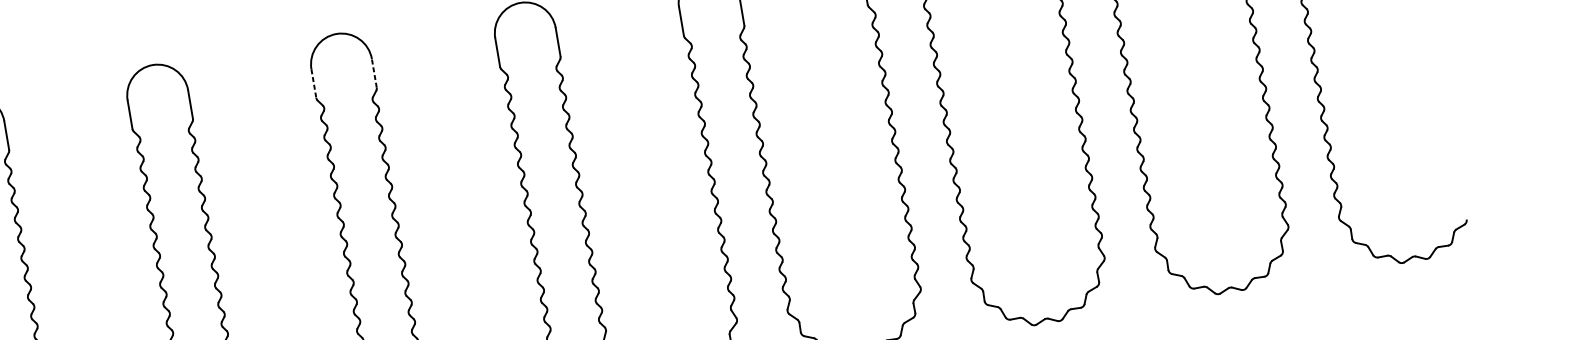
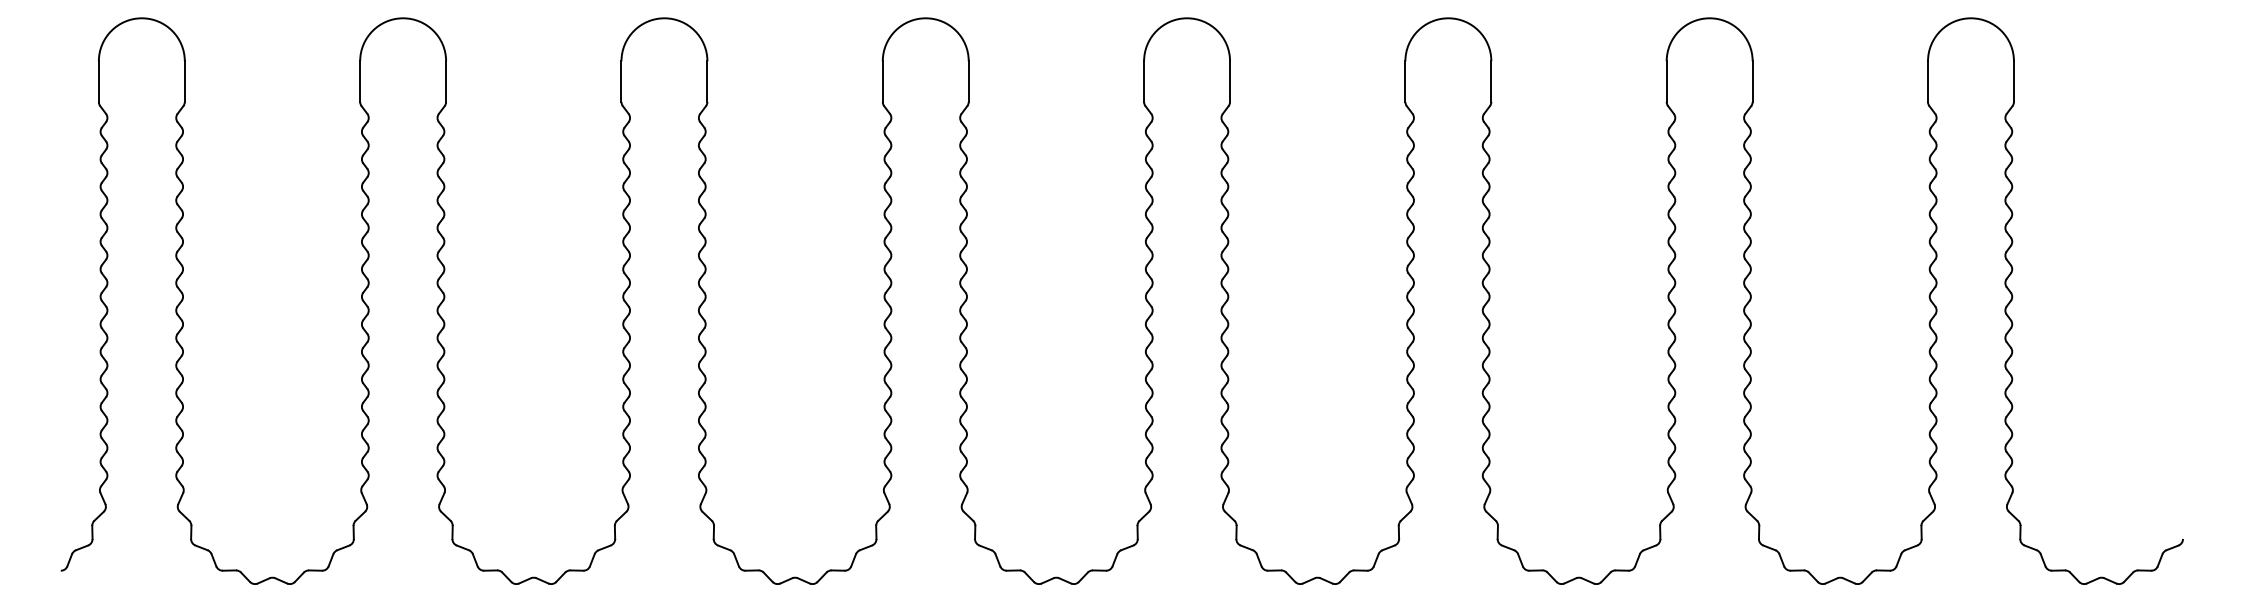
line: (374, 73) -> (707, 81), dashed -> solid
line: (314, 84) -> (621, 82), dashed -> solid

